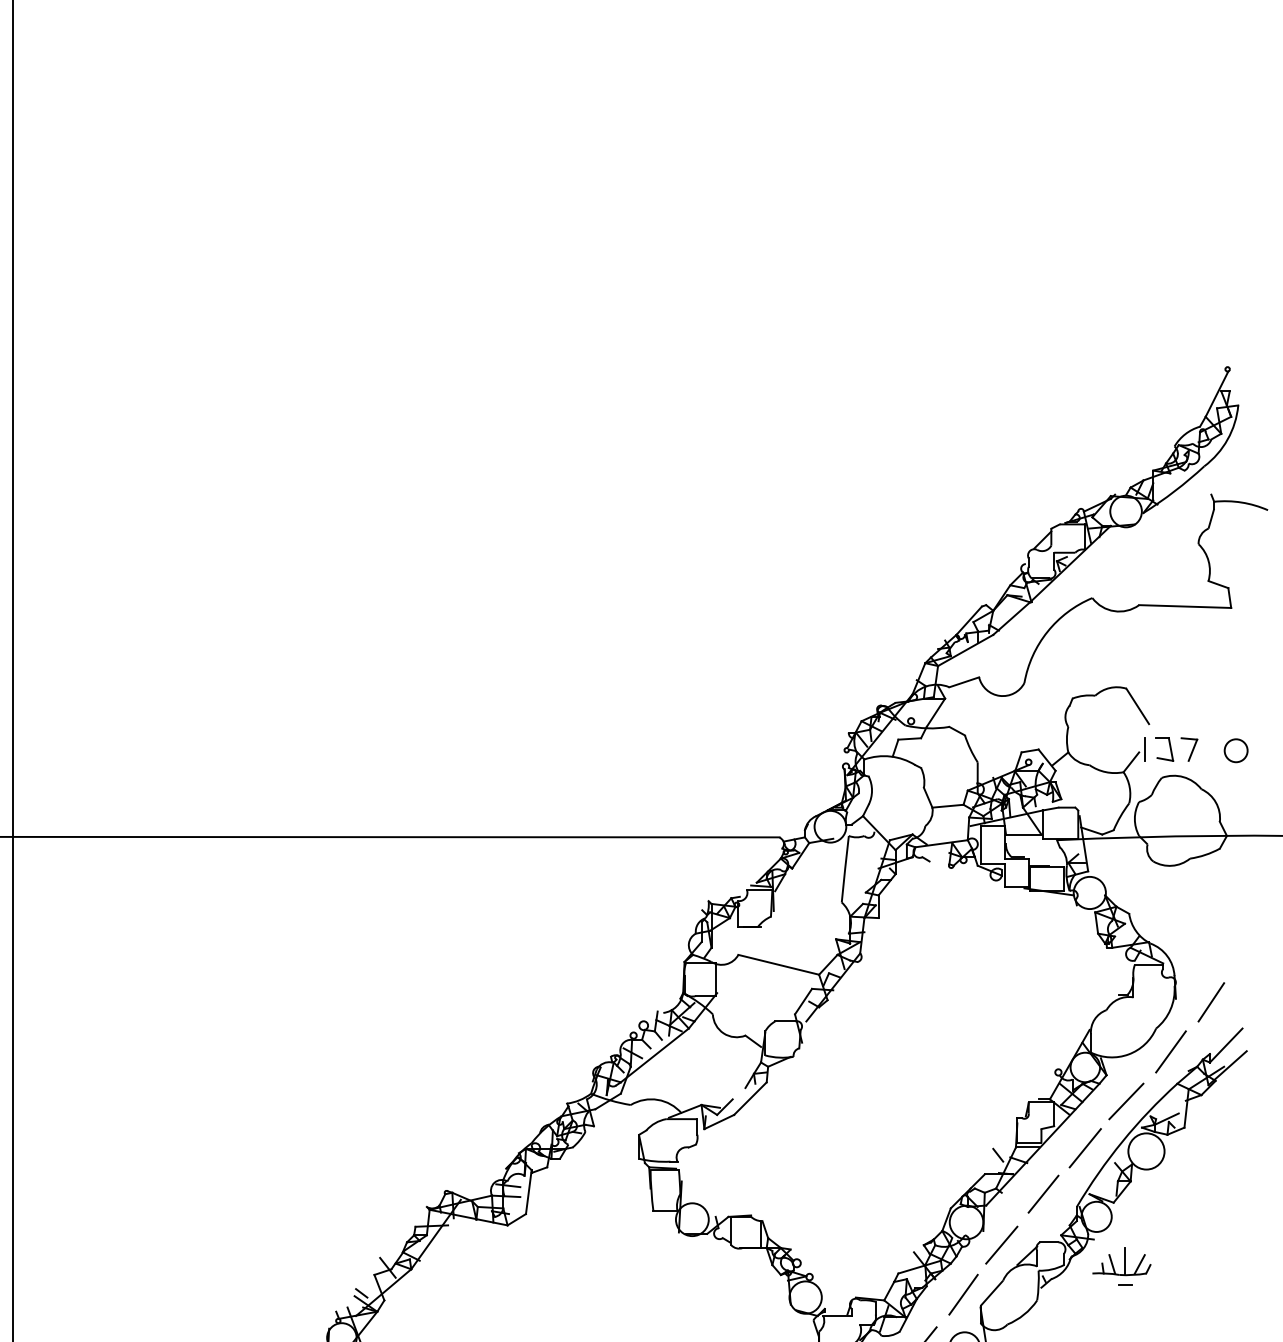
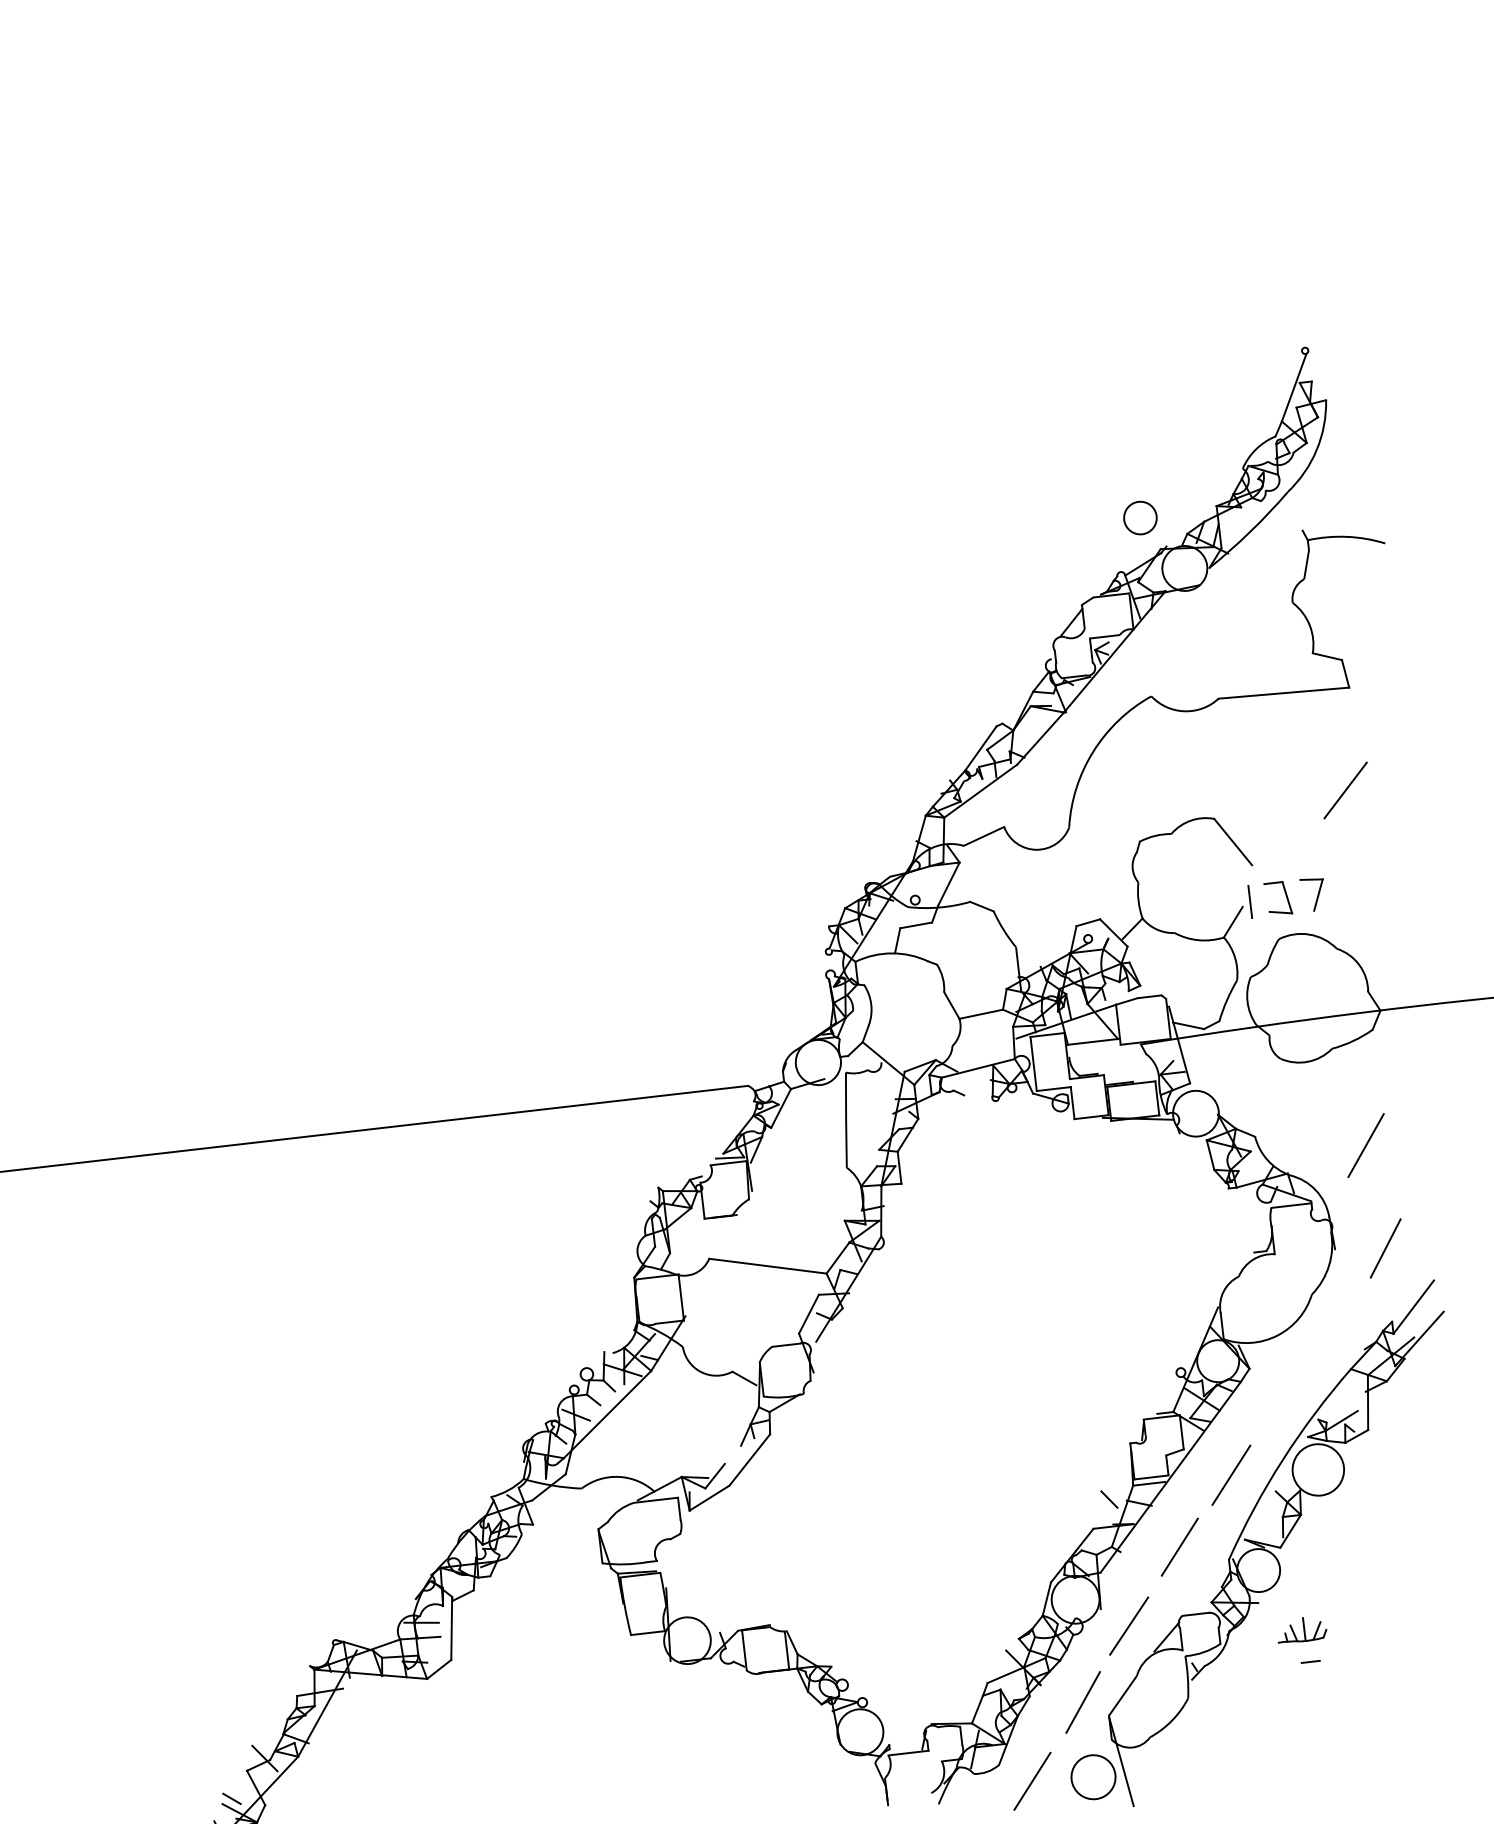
circle: (1235, 750) -> (1139, 517), moved
line: (1170, 1051) -> (1365, 1145), moved
line: (1126, 1101) -> (1345, 790), moved
part: (1121, 1261) -> (1301, 1629), size x0.6

